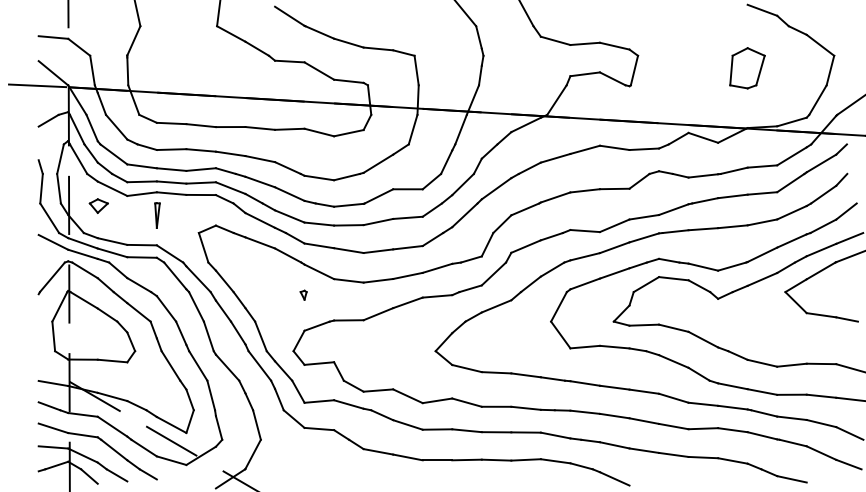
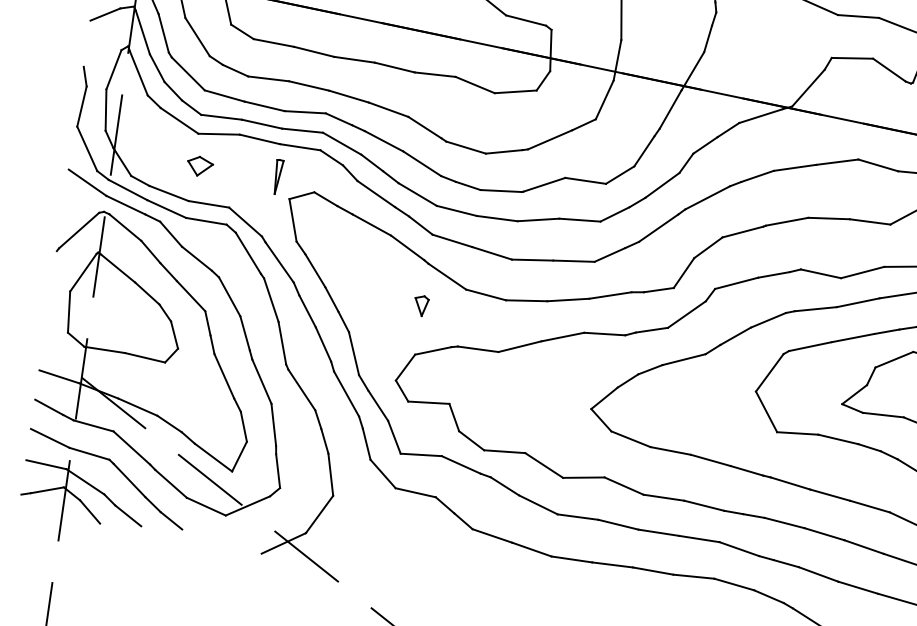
part: (98, 205) -> (199, 165), moved
part: (157, 215) -> (278, 177), moved
part: (303, 294) -> (420, 304), size x1.6

